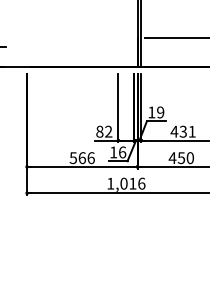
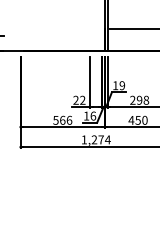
text: (99, 131) -> (75, 100), 82 -> 22
text: (182, 131) -> (138, 100), 431 -> 298
text: (132, 183) -> (100, 139), 1,016 -> 1,274

